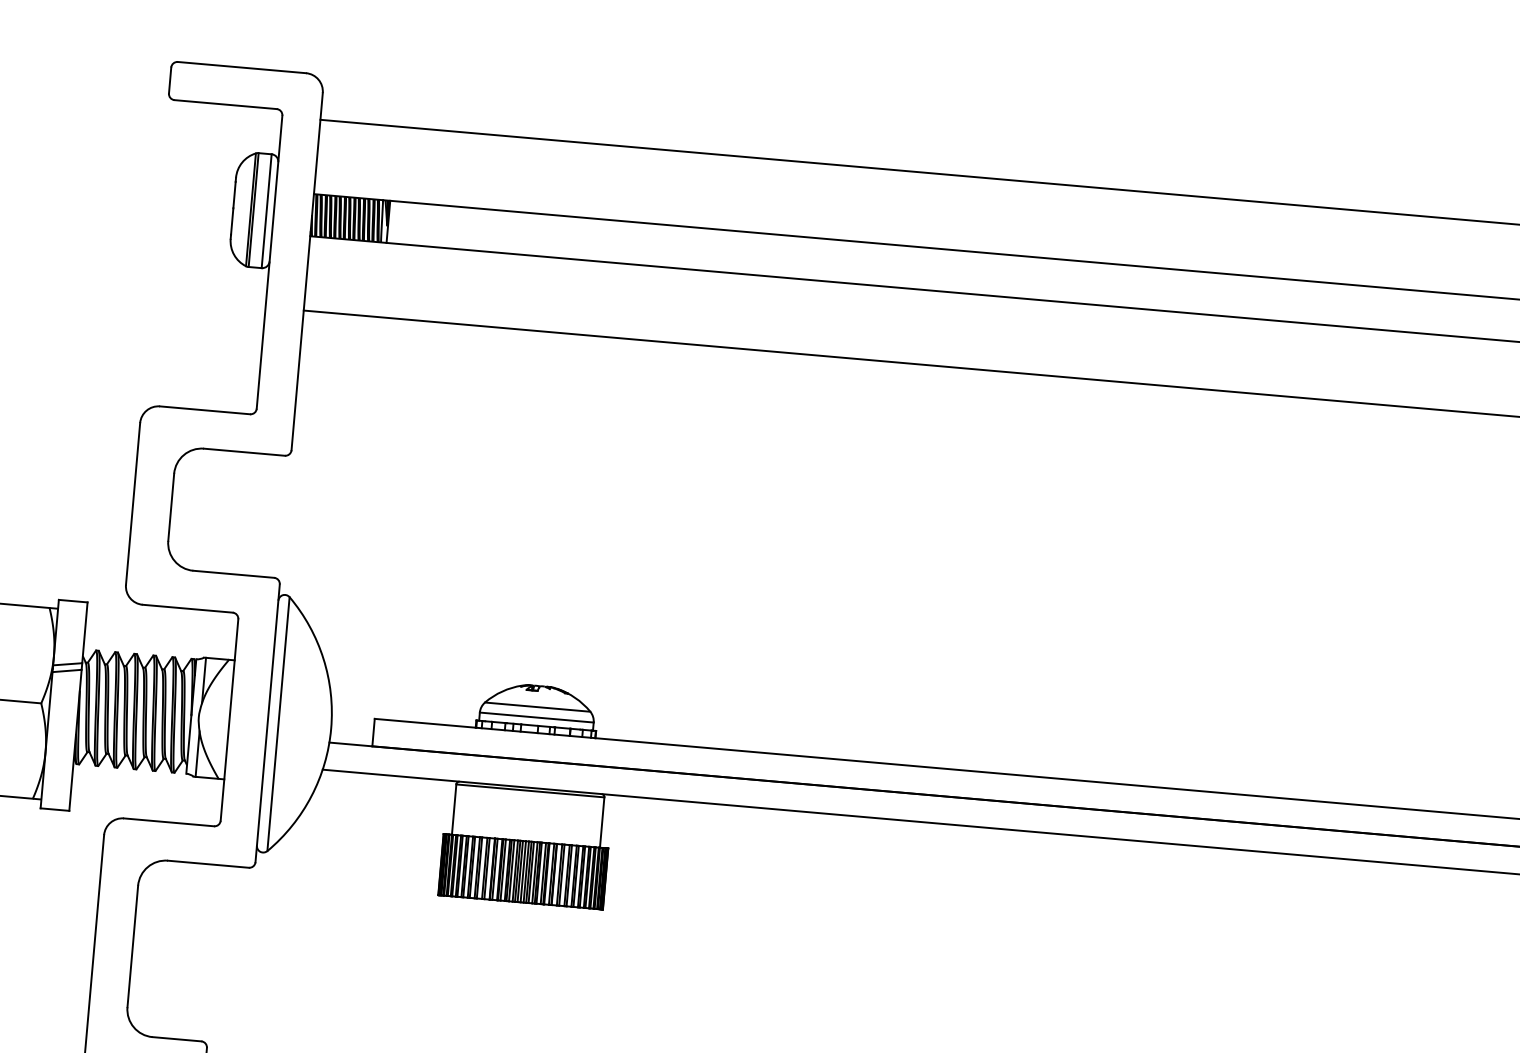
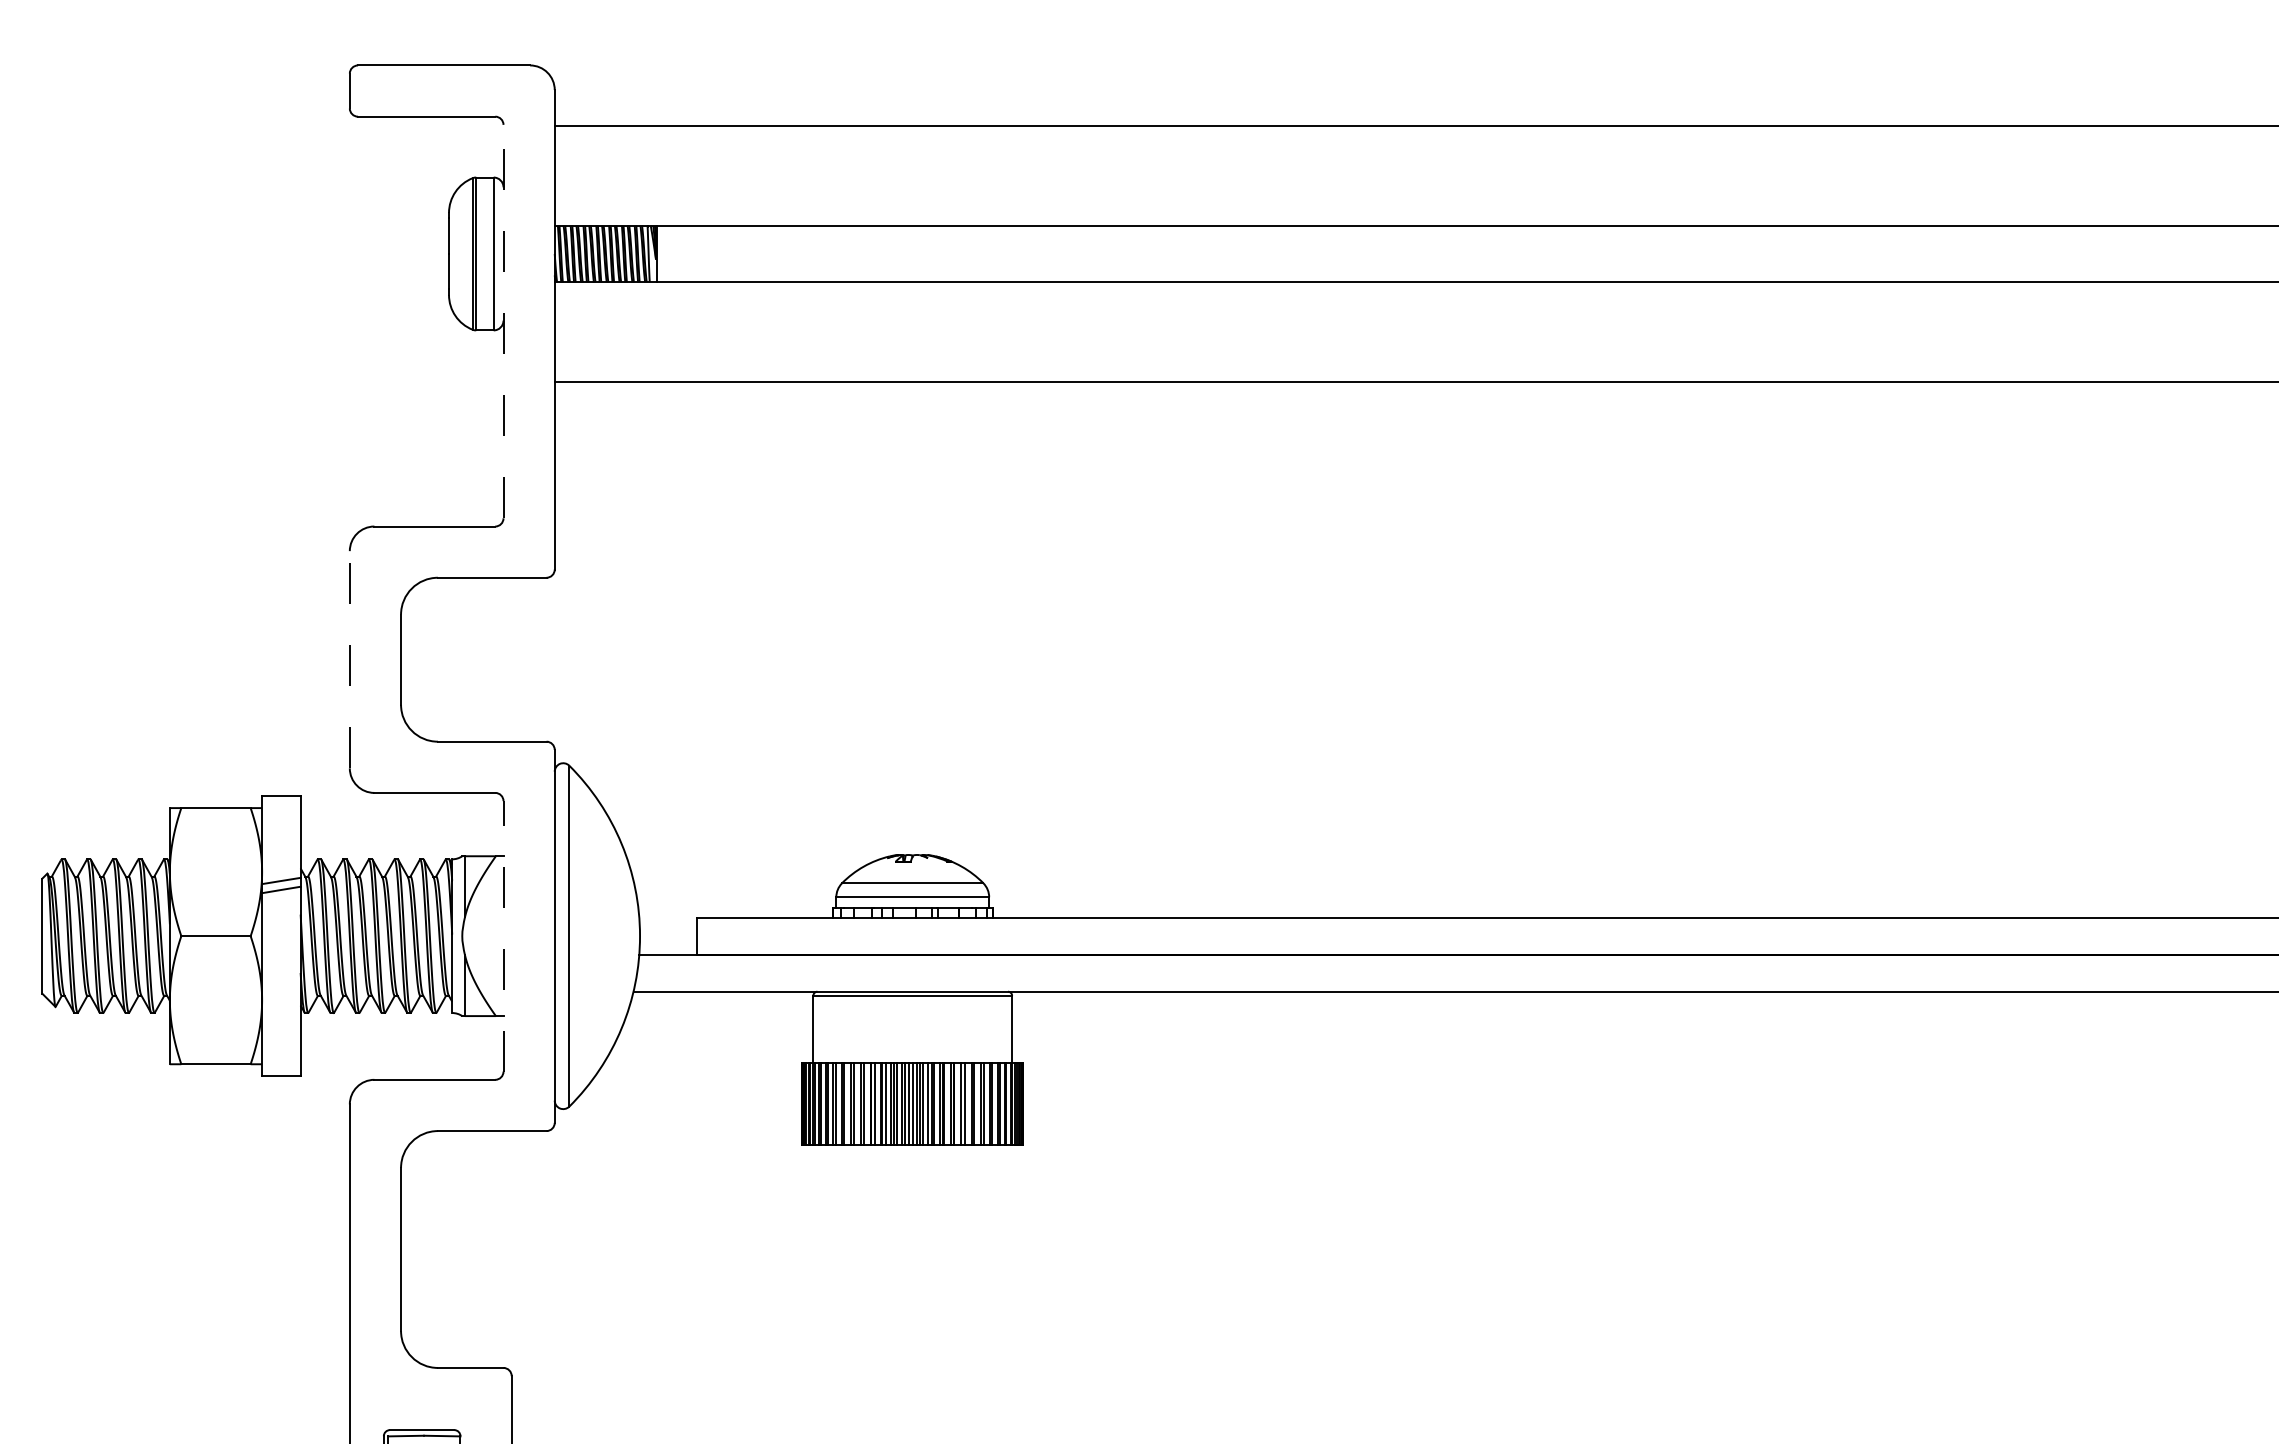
line: (269, 262) -> (503, 321), solid -> dashed
line: (132, 503) -> (349, 659), solid -> dashed
line: (229, 719) -> (503, 935), solid -> dashed

